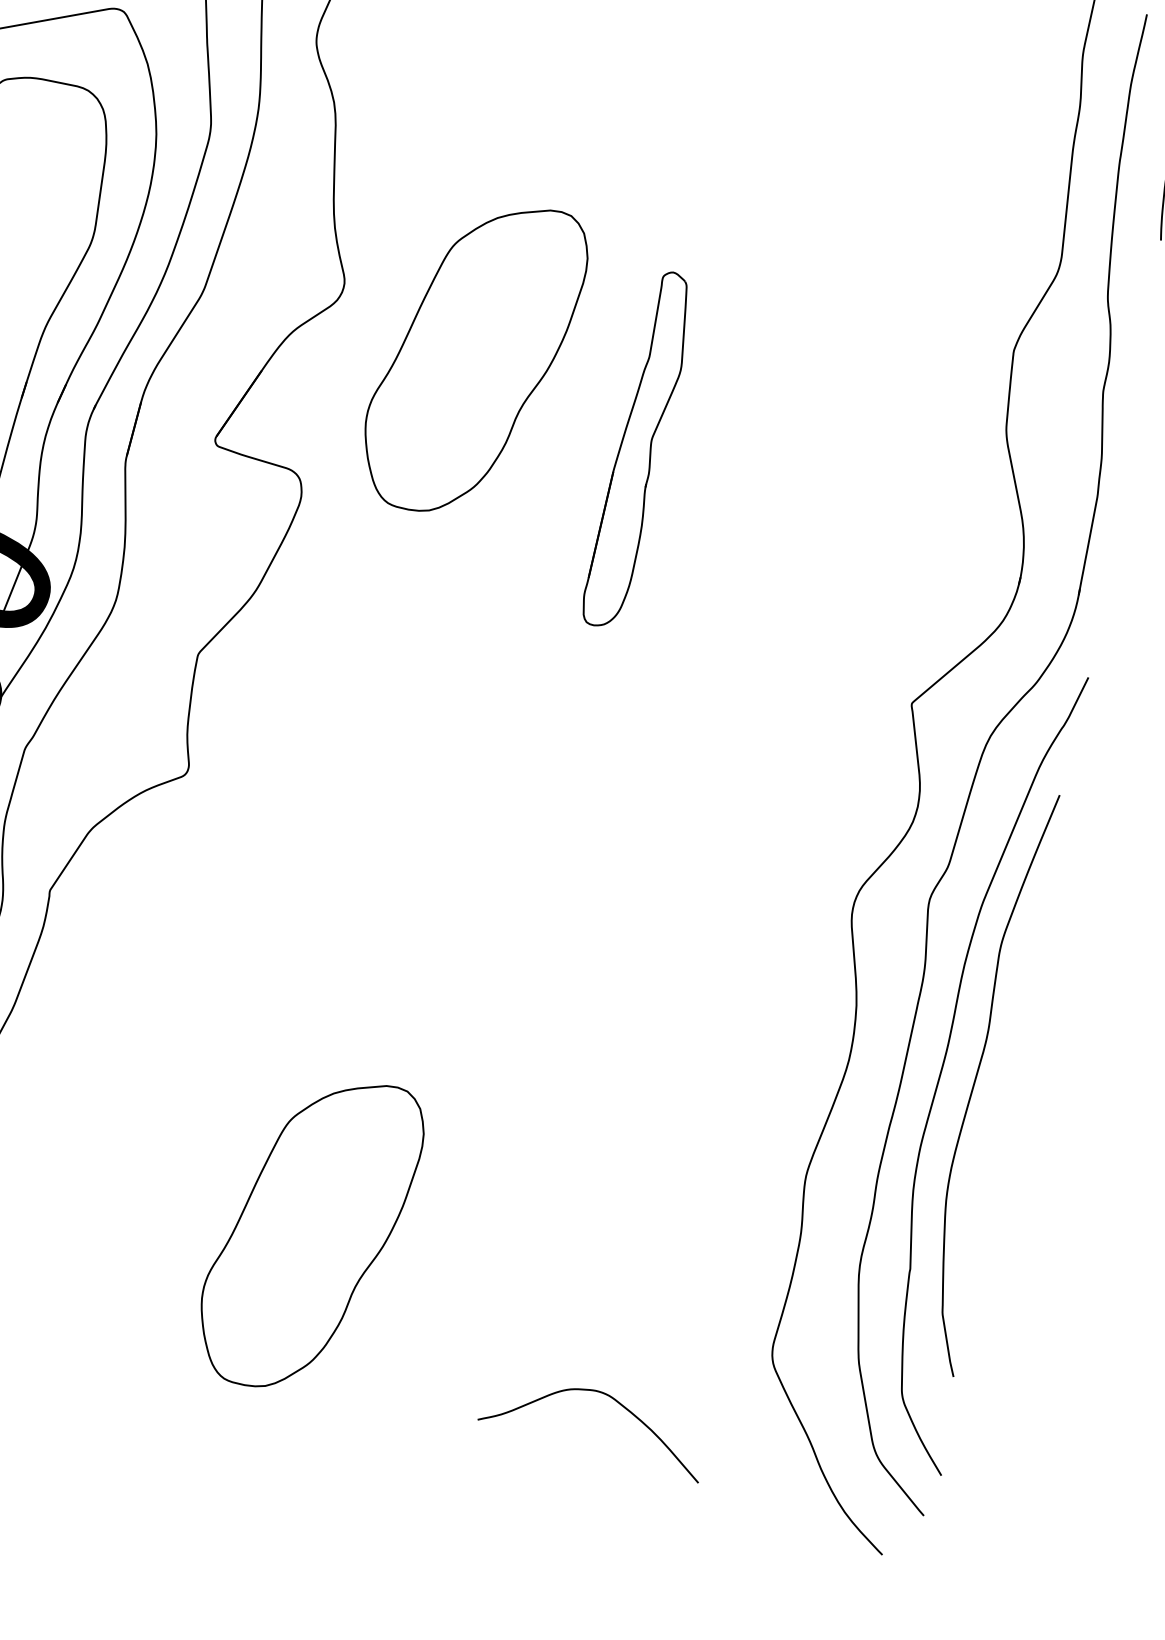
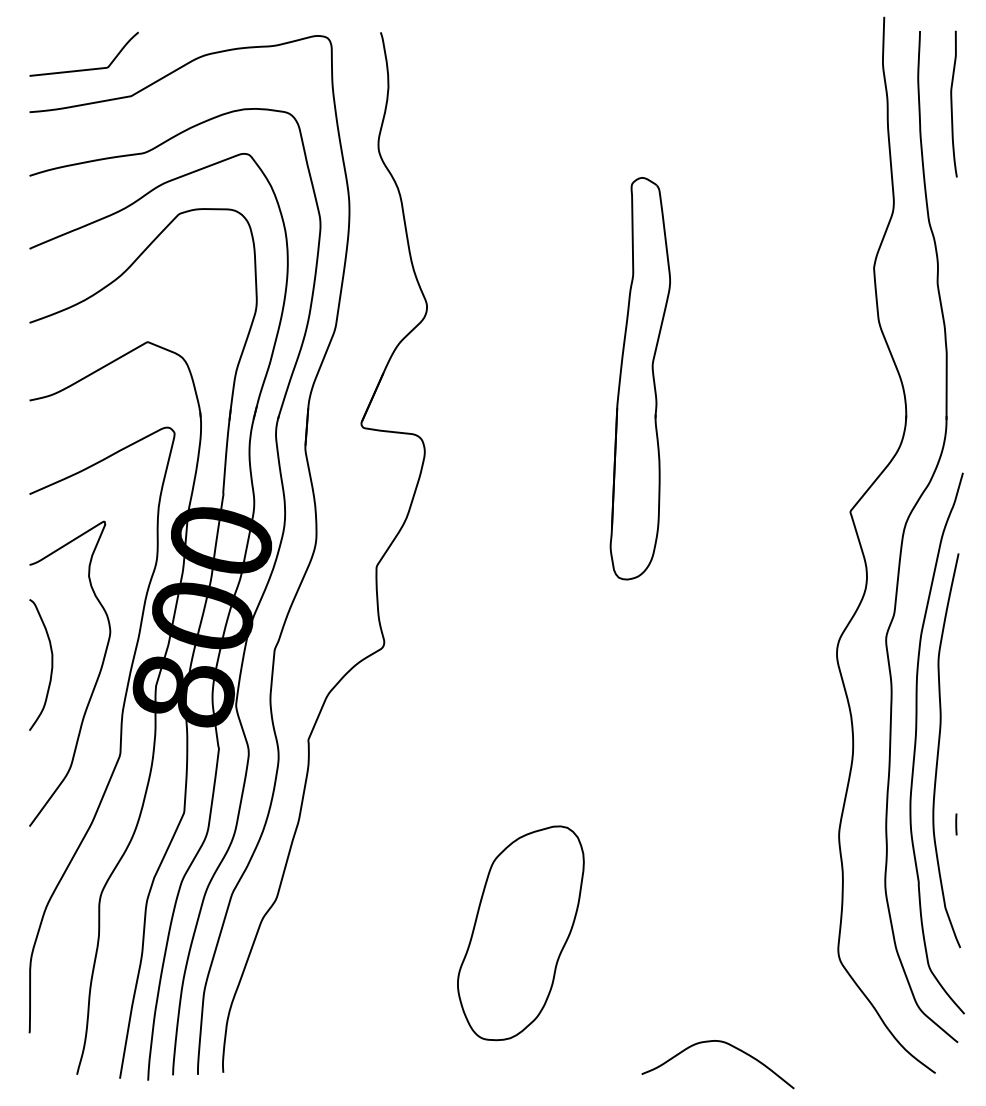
part: (473, 358) -> (520, 339), removed
part: (637, 449) -> (639, 378), size x1.67
line: (981, 1194) -> (956, 824), added
curve: (610, 1399) -> (726, 1044), moved

